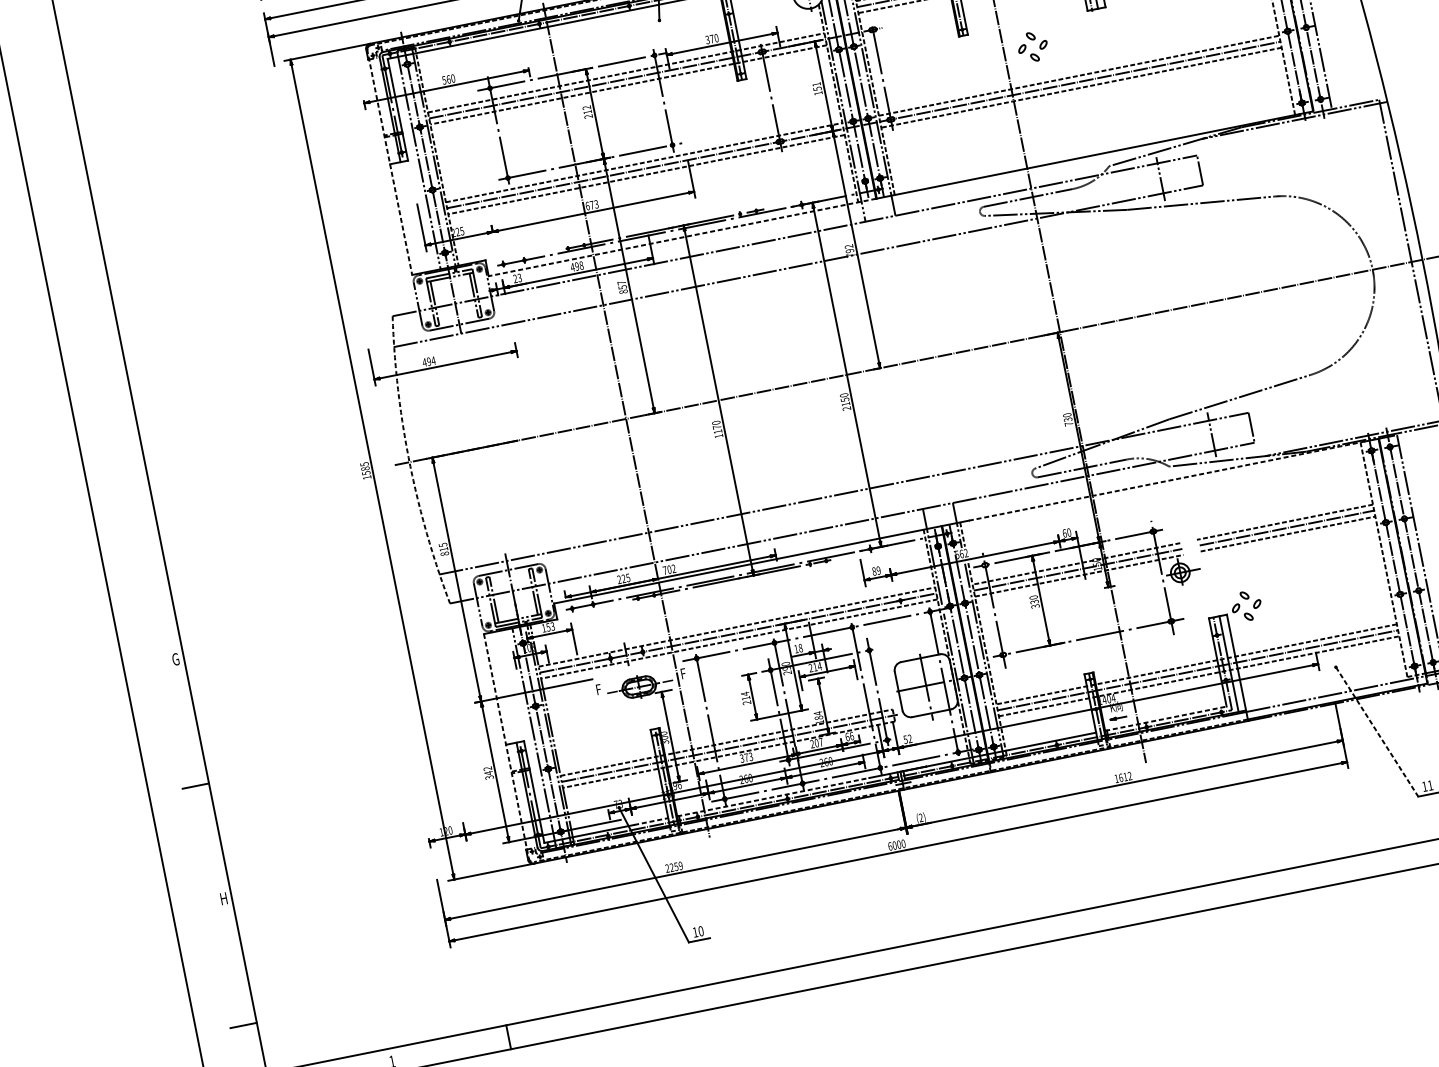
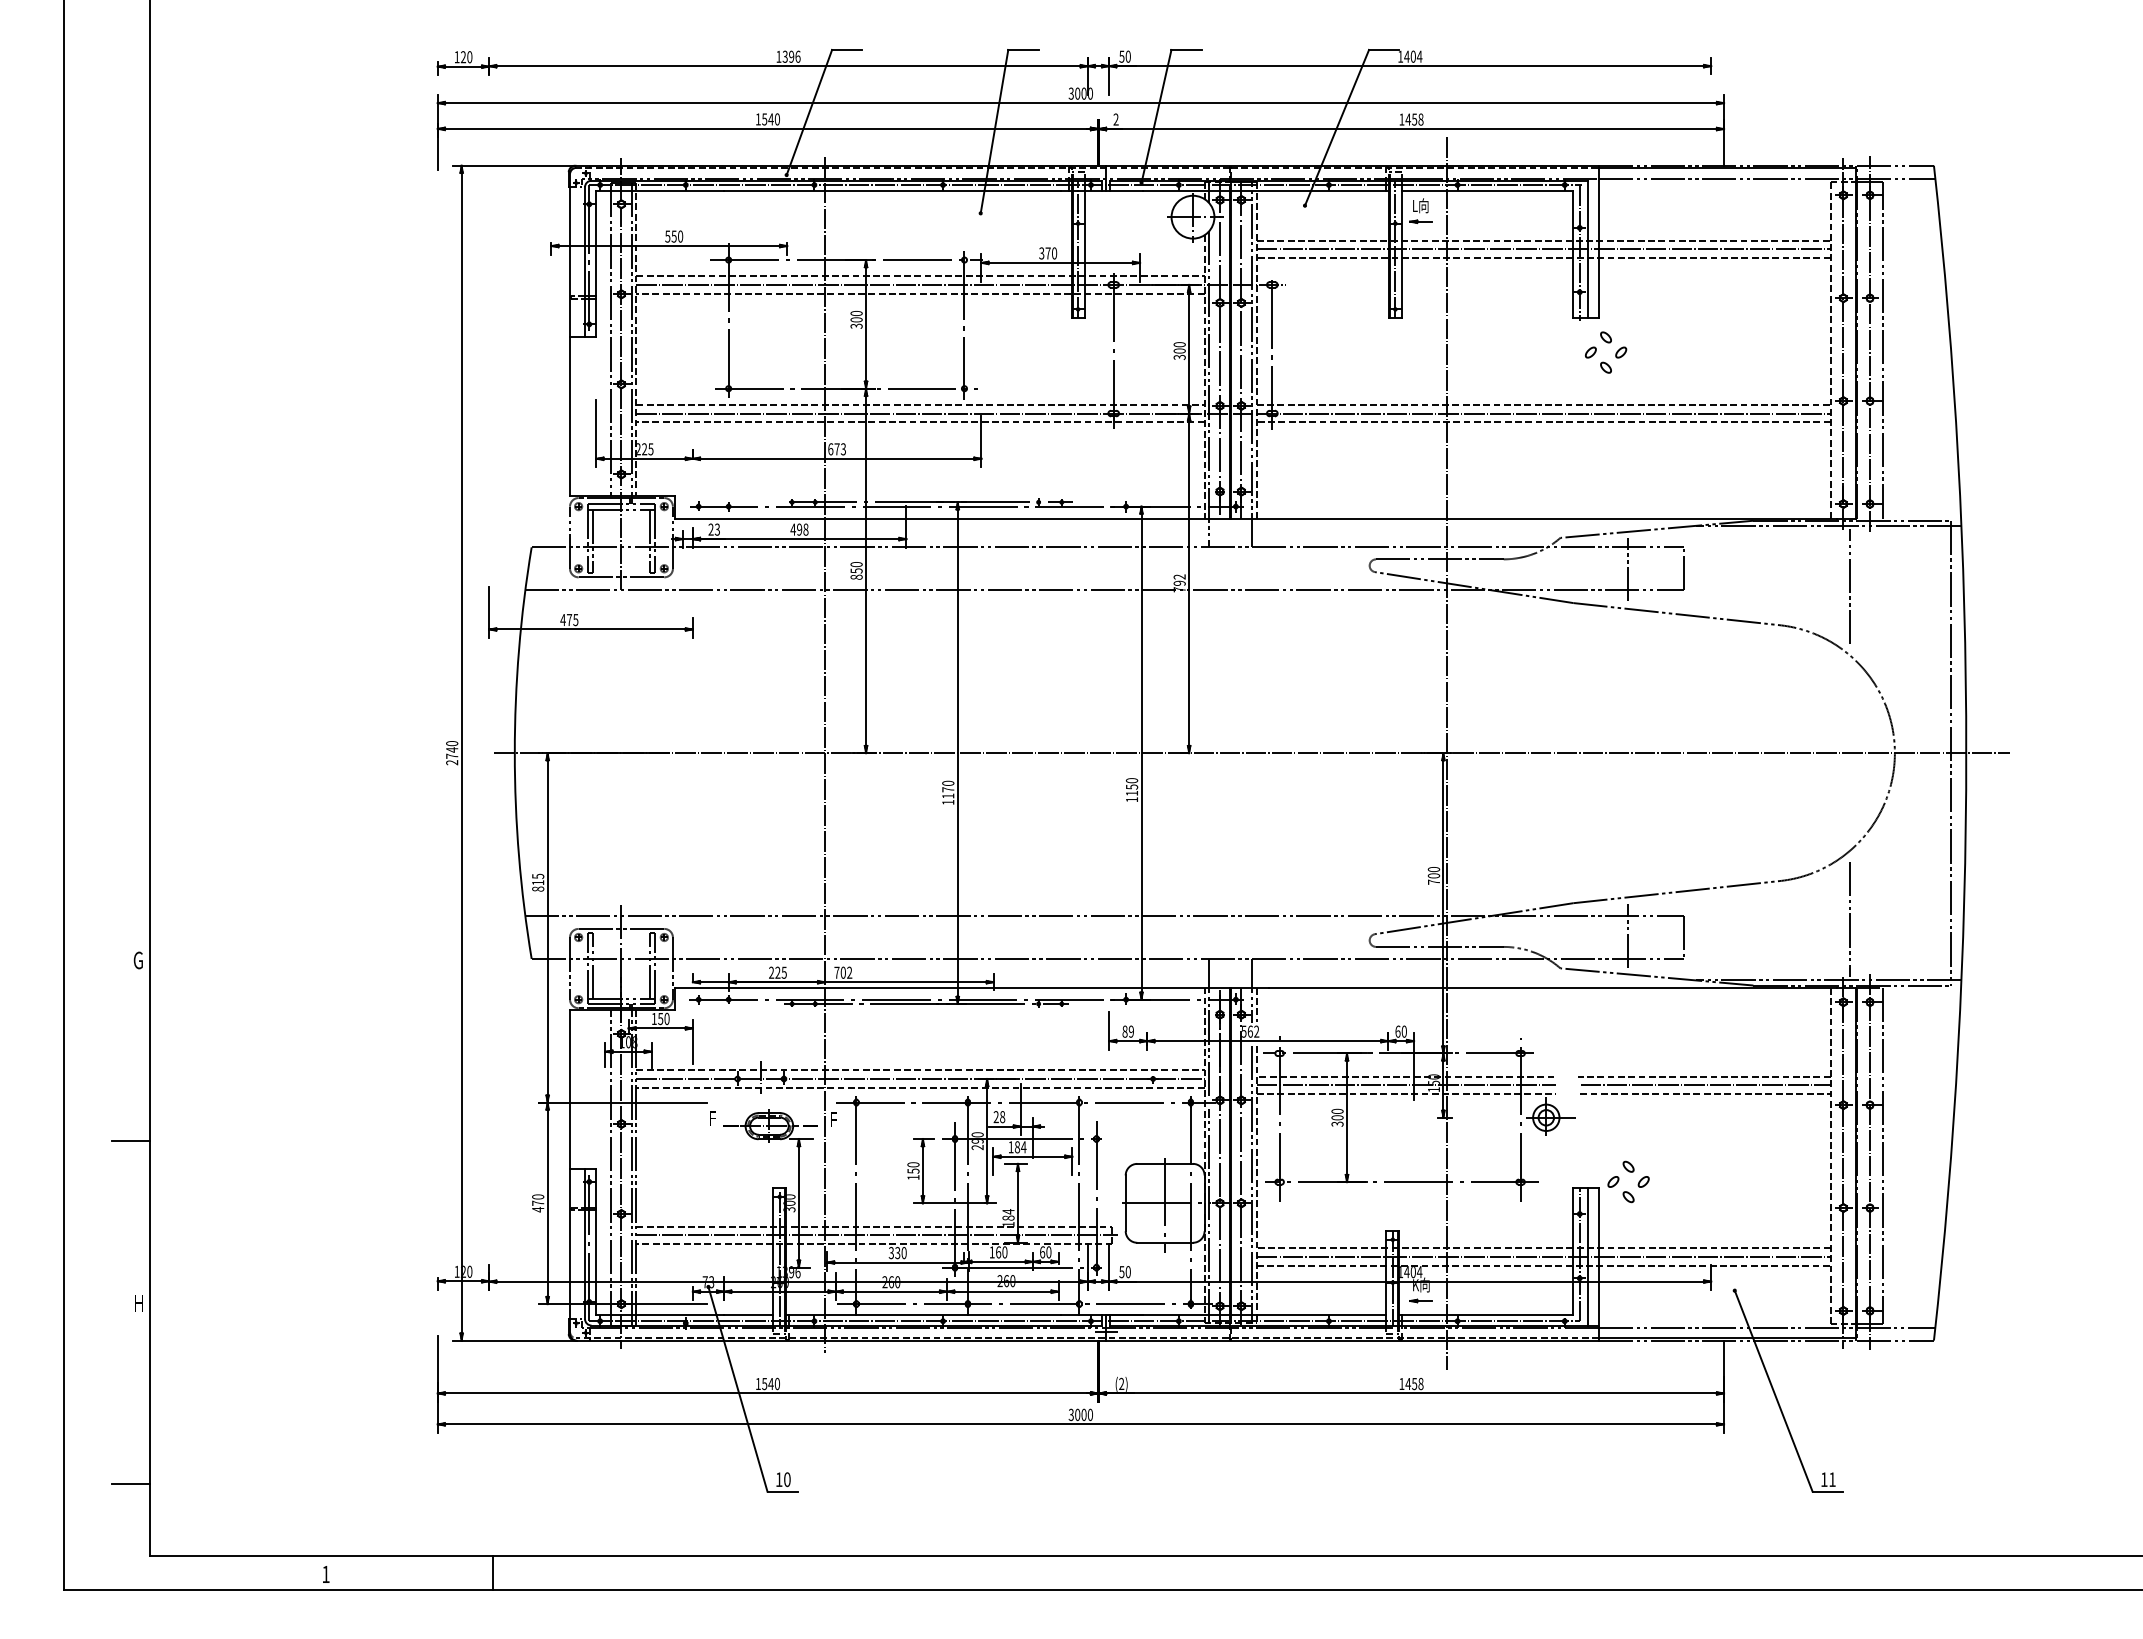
part: (1032, 40) -> (1607, 343), moved
text: (448, 79) -> (673, 236), 560 -> 550
text: (817, 89) -> (1179, 351), 151 -> 300
text: (587, 111) -> (856, 319), 212 -> 300
line: (1317, 159) -> (1849, 586), added
line: (390, 162) -> (570, 334), dashed -> solid
line: (682, 237) -> (952, 518), dashed -> solid
text: (621, 282) -> (856, 564), 857 -> 850
text: (431, 360) -> (572, 619), 494 -> 475
line: (1364, 391) -> (1849, 918), added
text: (846, 408) -> (1131, 799), 2150 -> 1150
text: (1067, 419) -> (1433, 875), 730 -> 700
arc: (409, 462) -> (514, 753), dashed -> solid
text: (366, 471) -> (452, 753), 1585 -> 2740
line: (1167, 480) -> (1553, 987), dashed -> solid
text: (1034, 601) -> (1337, 1117), 330 -> 300
text: (552, 626) -> (666, 1018), 153 -> 150
text: (795, 648) -> (995, 1116), 18 -> 28
text: (813, 667) -> (1014, 1147), 214 -> 184
text: (746, 698) -> (913, 1171), 214 -> 150
line: (1165, 718) -> (1486, 1314), dashed -> solid
line: (1377, 732) -> (1773, 1391), dashed -> solid
text: (851, 736) -> (1048, 1252), 66 -> 60
text: (909, 739) -> (1127, 1272), 52 -> 50
text: (816, 743) -> (998, 1252), 207 -> 160
line: (507, 747) -> (570, 1173), dashed -> solid
text: (748, 756) -> (900, 1252), 373 -> 330
text: (488, 773) -> (538, 1203), 342 -> 470
text: (1125, 776) -> (1414, 1383), 1612 -> 1458
line: (773, 797) -> (923, 1314), dashed -> solid
line: (651, 821) -> (749, 1314), dashed -> solid
text: (889, 846) -> (1070, 1414), 6000 -> 3000
text: (673, 866) -> (767, 1383), 2259 -> 1540

